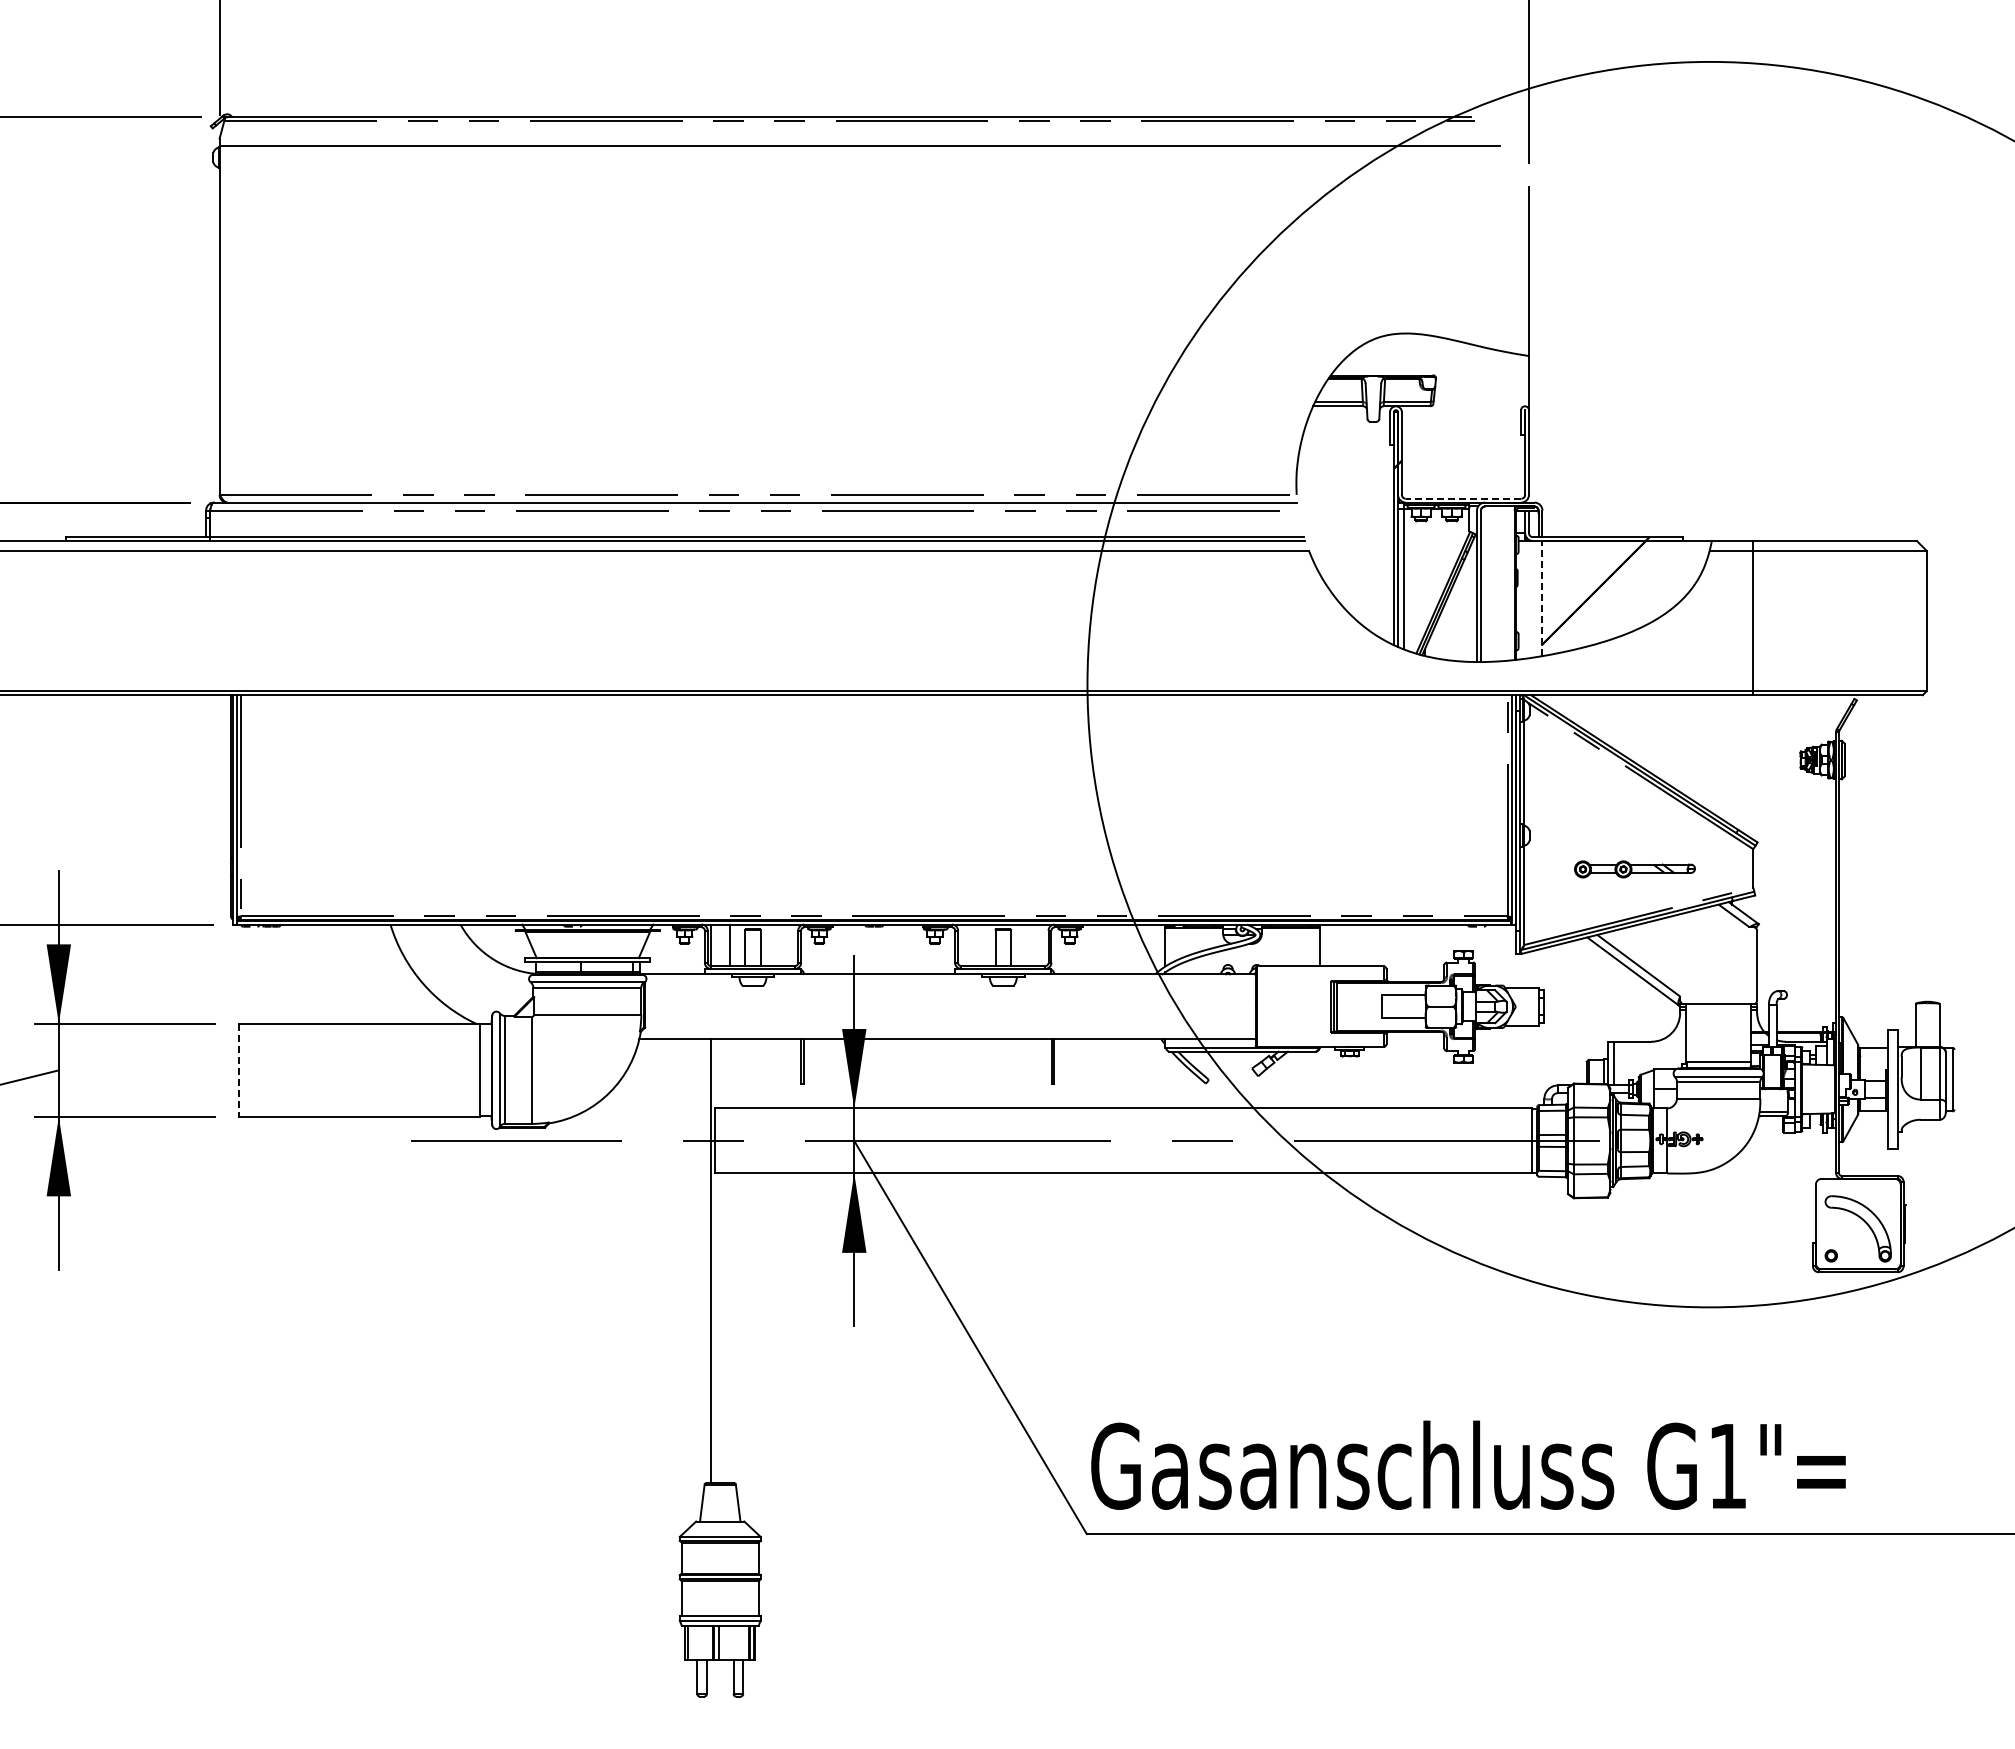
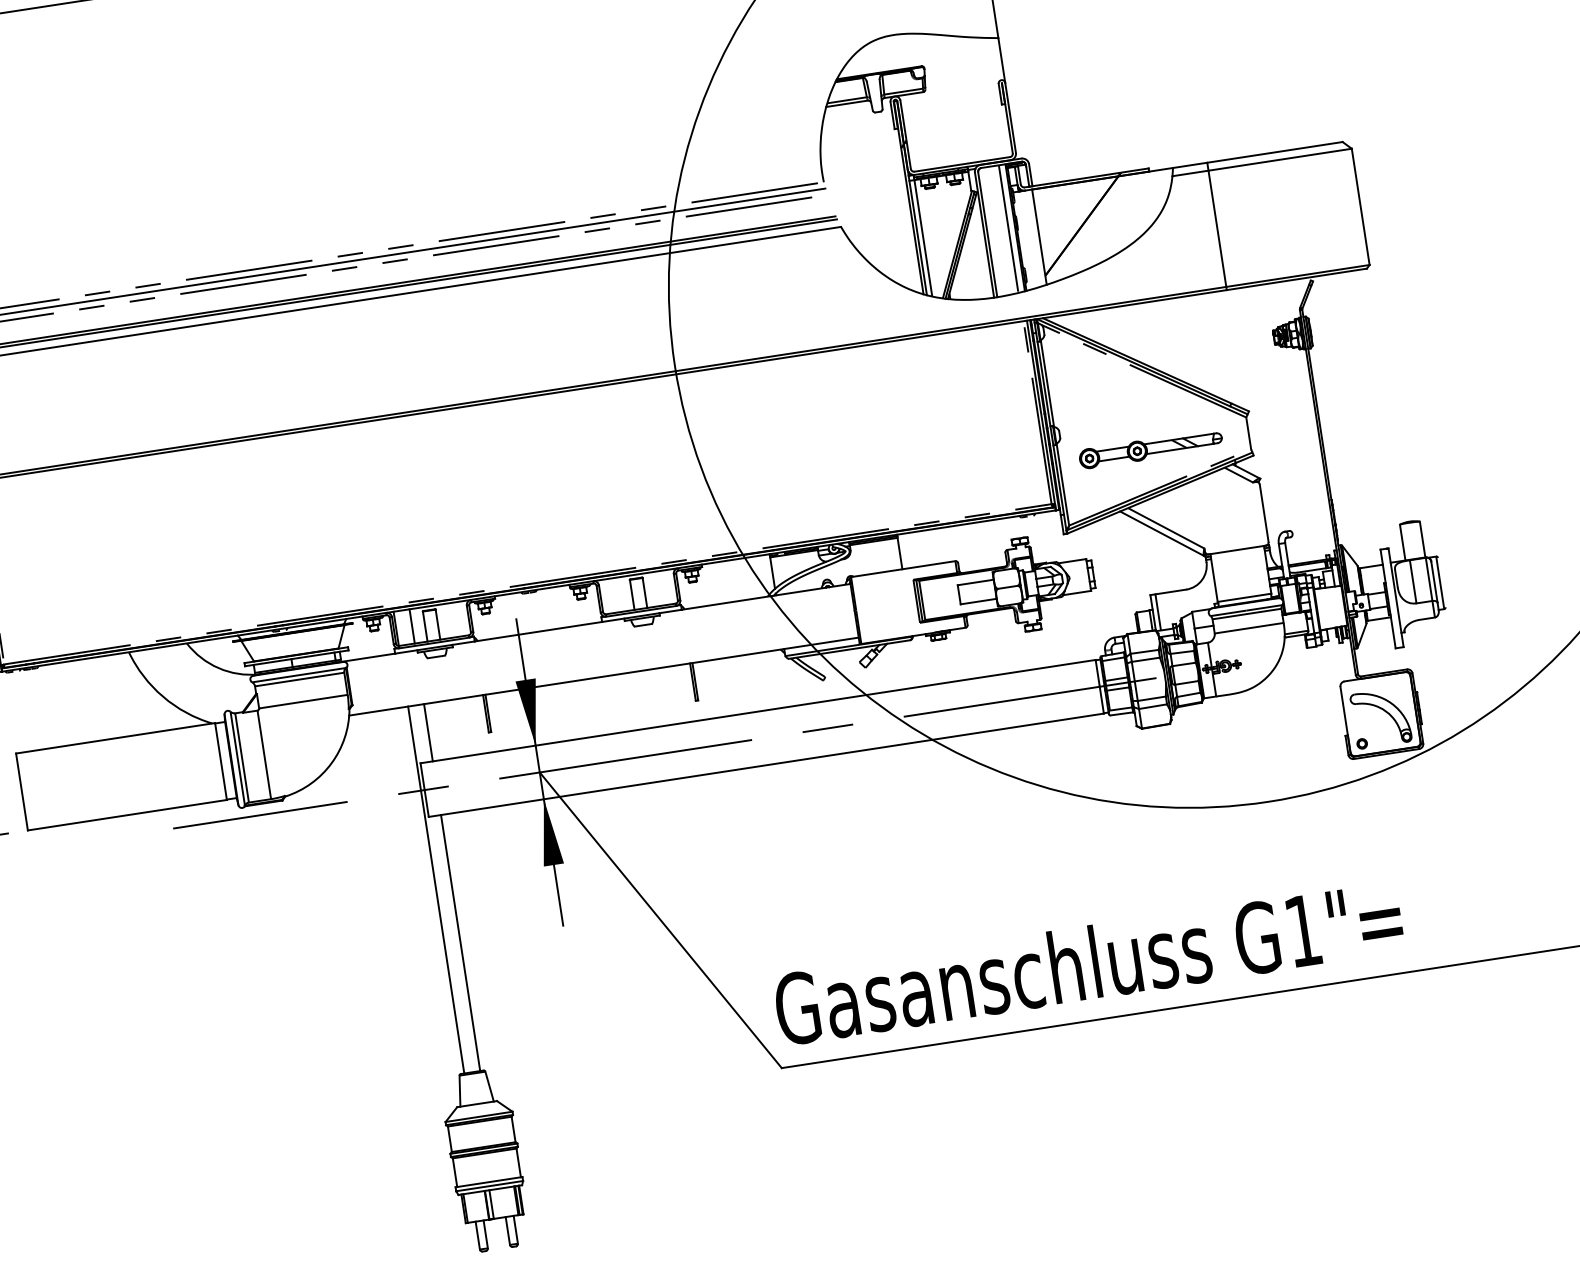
line: (1463, 498) -> (962, 164), dashed -> solid
line: (1506, 583) -> (1008, 229), added
line: (1541, 598) -> (1039, 236), dashed -> solid
part: (1634, 869) -> (1150, 449), size x1.43
line: (238, 1070) -> (21, 792), dashed -> solid
line: (729, 1073) -> (428, 732), added
line: (729, 1328) -> (460, 943), added

